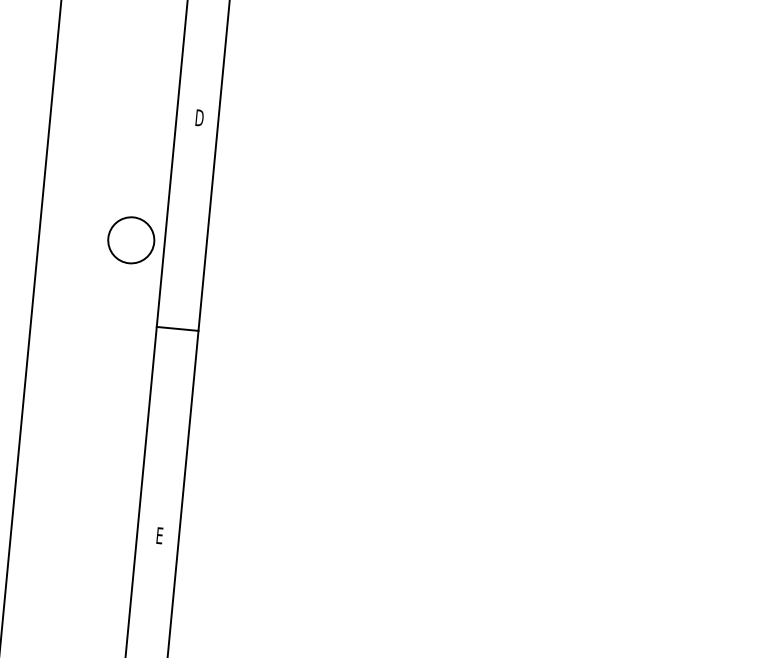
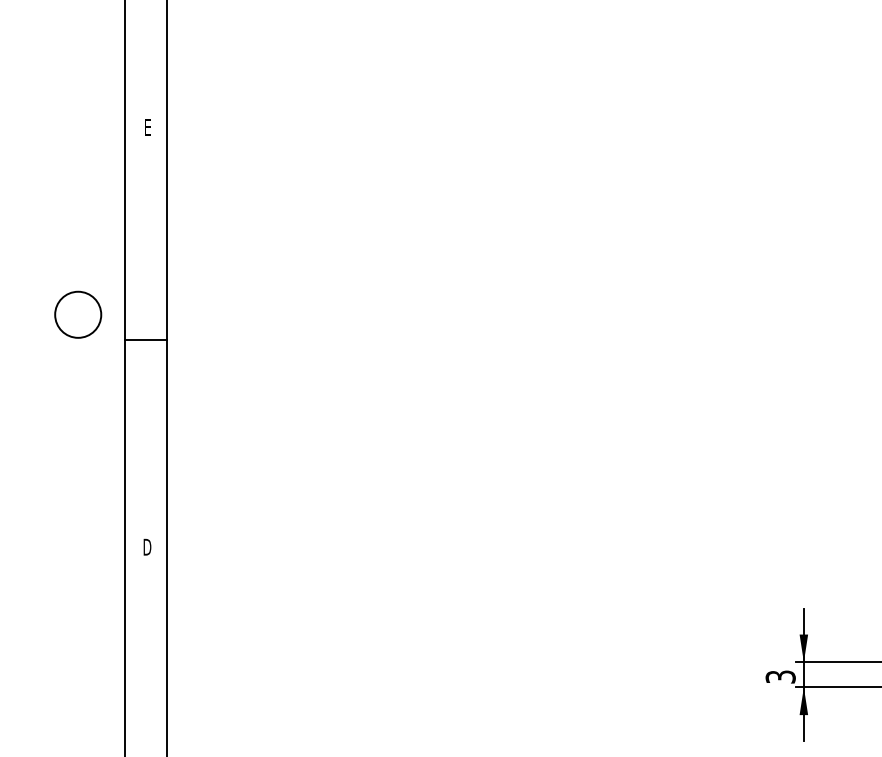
text: (199, 117) -> (147, 127), D -> E
circle: (131, 240) -> (78, 314), moved
text: (159, 535) -> (147, 546), E -> D

